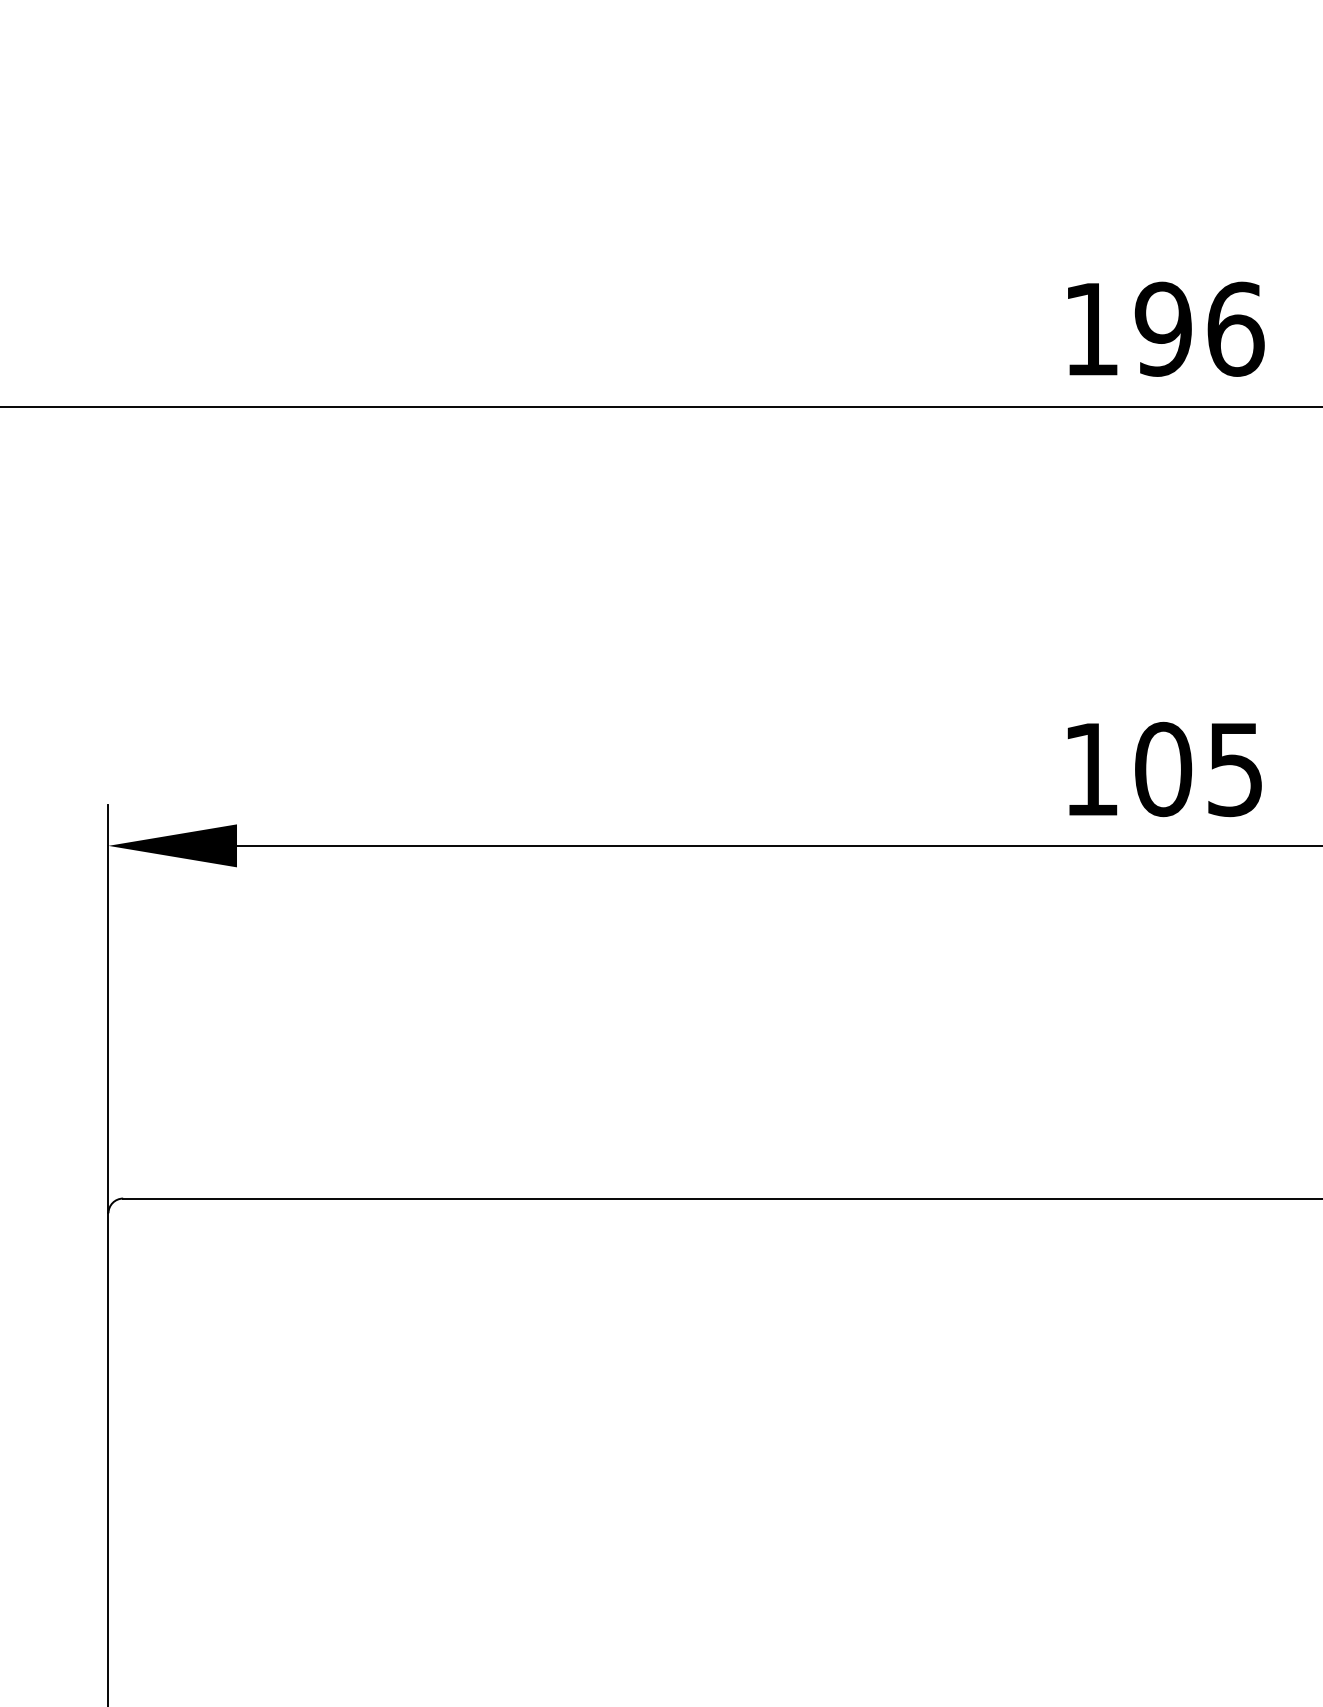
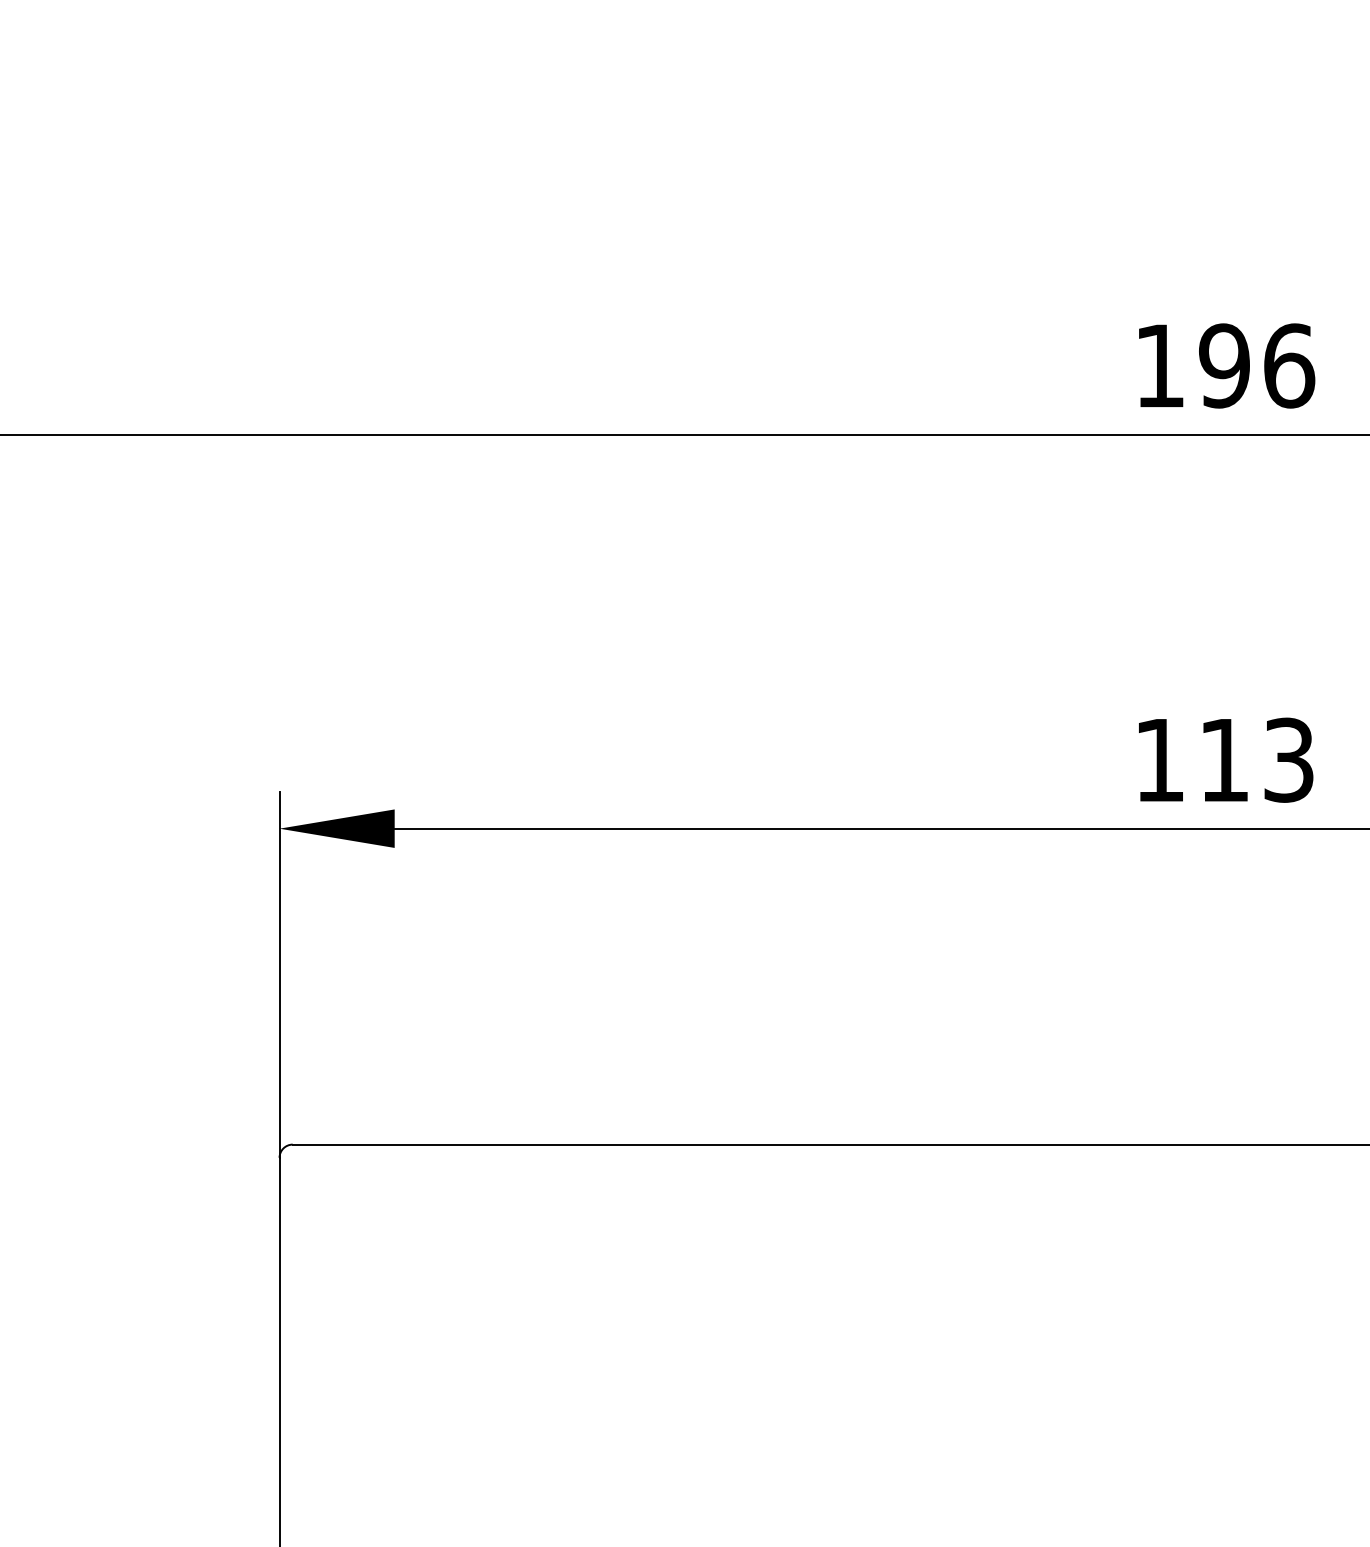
text: (1199, 768) -> (1256, 759), 105 -> 113

